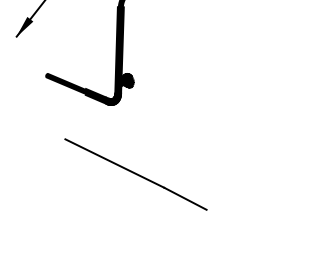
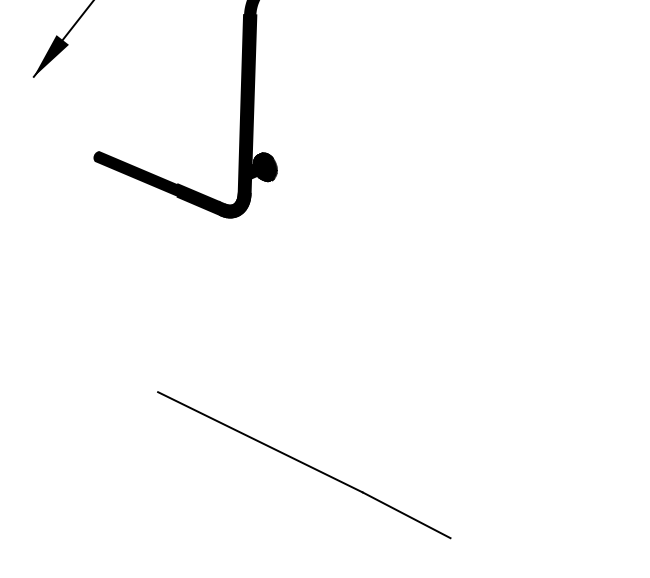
line: (135, 174) -> (303, 465), moved

